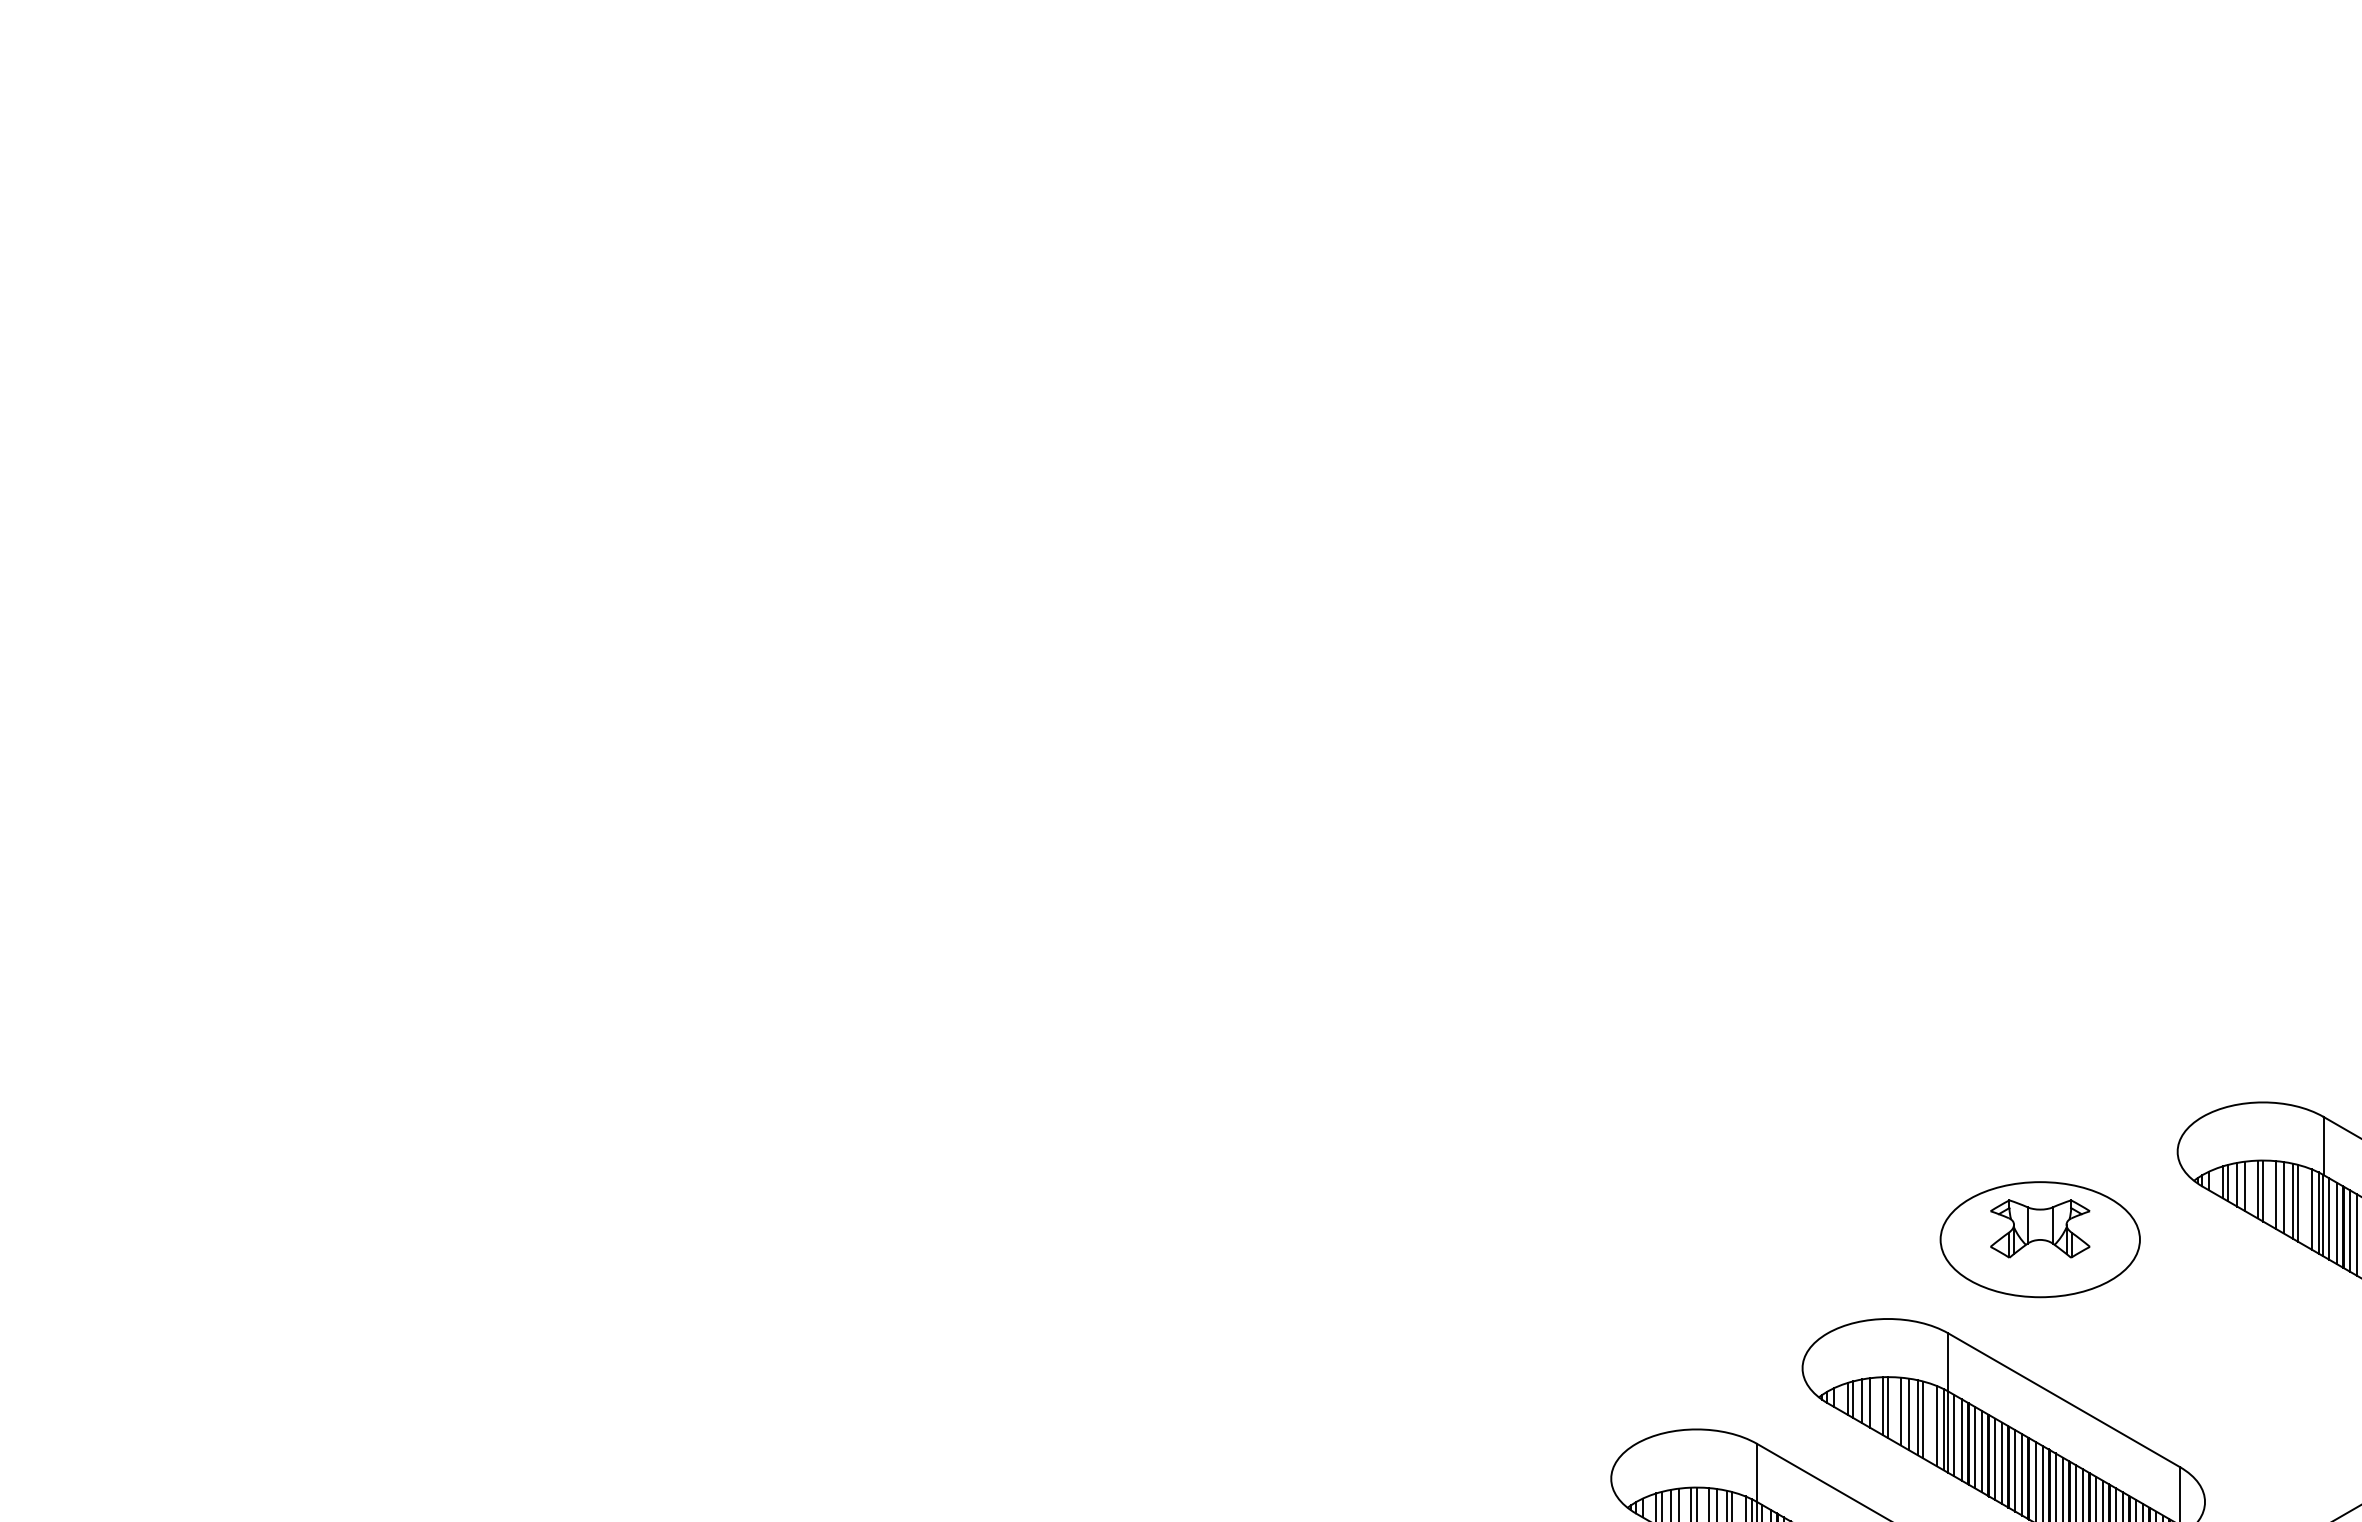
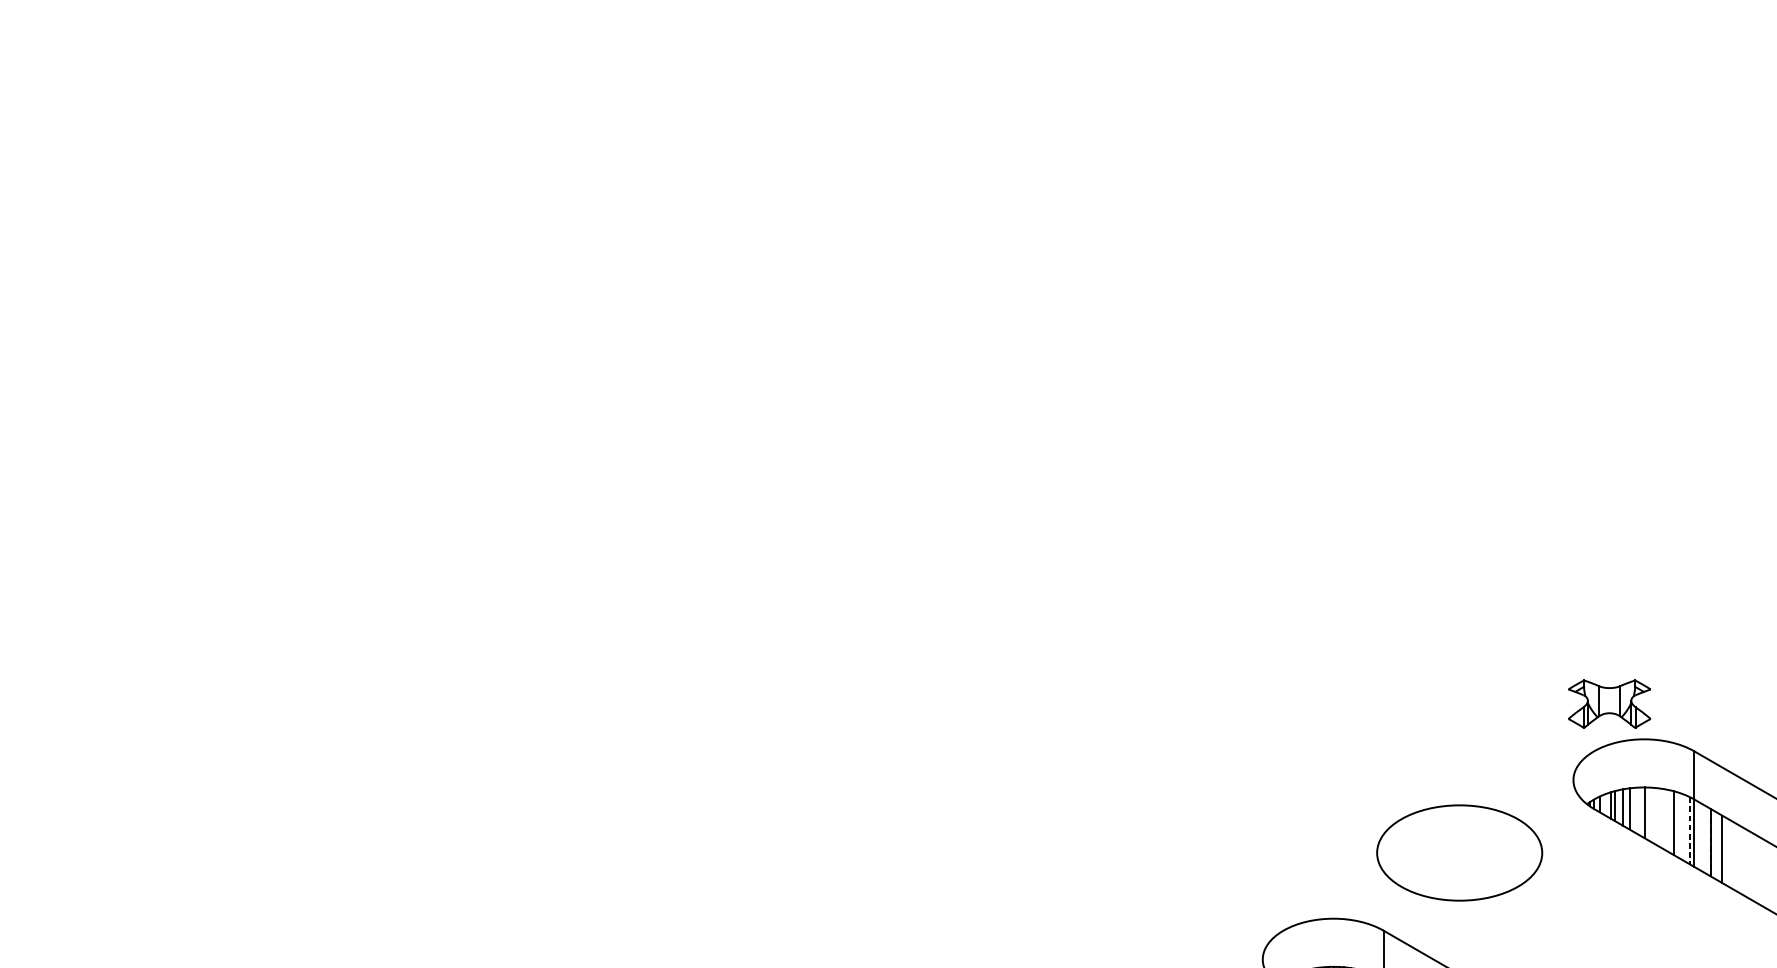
line: (2257, 1189) -> (1639, 811), removed
line: (2275, 1194) -> (1654, 815), removed
line: (2283, 1197) -> (1661, 818), removed
line: (2293, 1200) -> (1669, 820), removed
line: (2311, 1209) -> (1684, 828), removed
line: (2318, 1213) -> (1690, 831), solid -> dashed
line: (2328, 1218) -> (1698, 835), removed
line: (2337, 1223) -> (1705, 839), removed
line: (2344, 1227) -> (1711, 842), solid -> dashed
part: (2040, 1228) -> (1609, 703), moved
line: (2350, 1230) -> (1716, 845), removed

